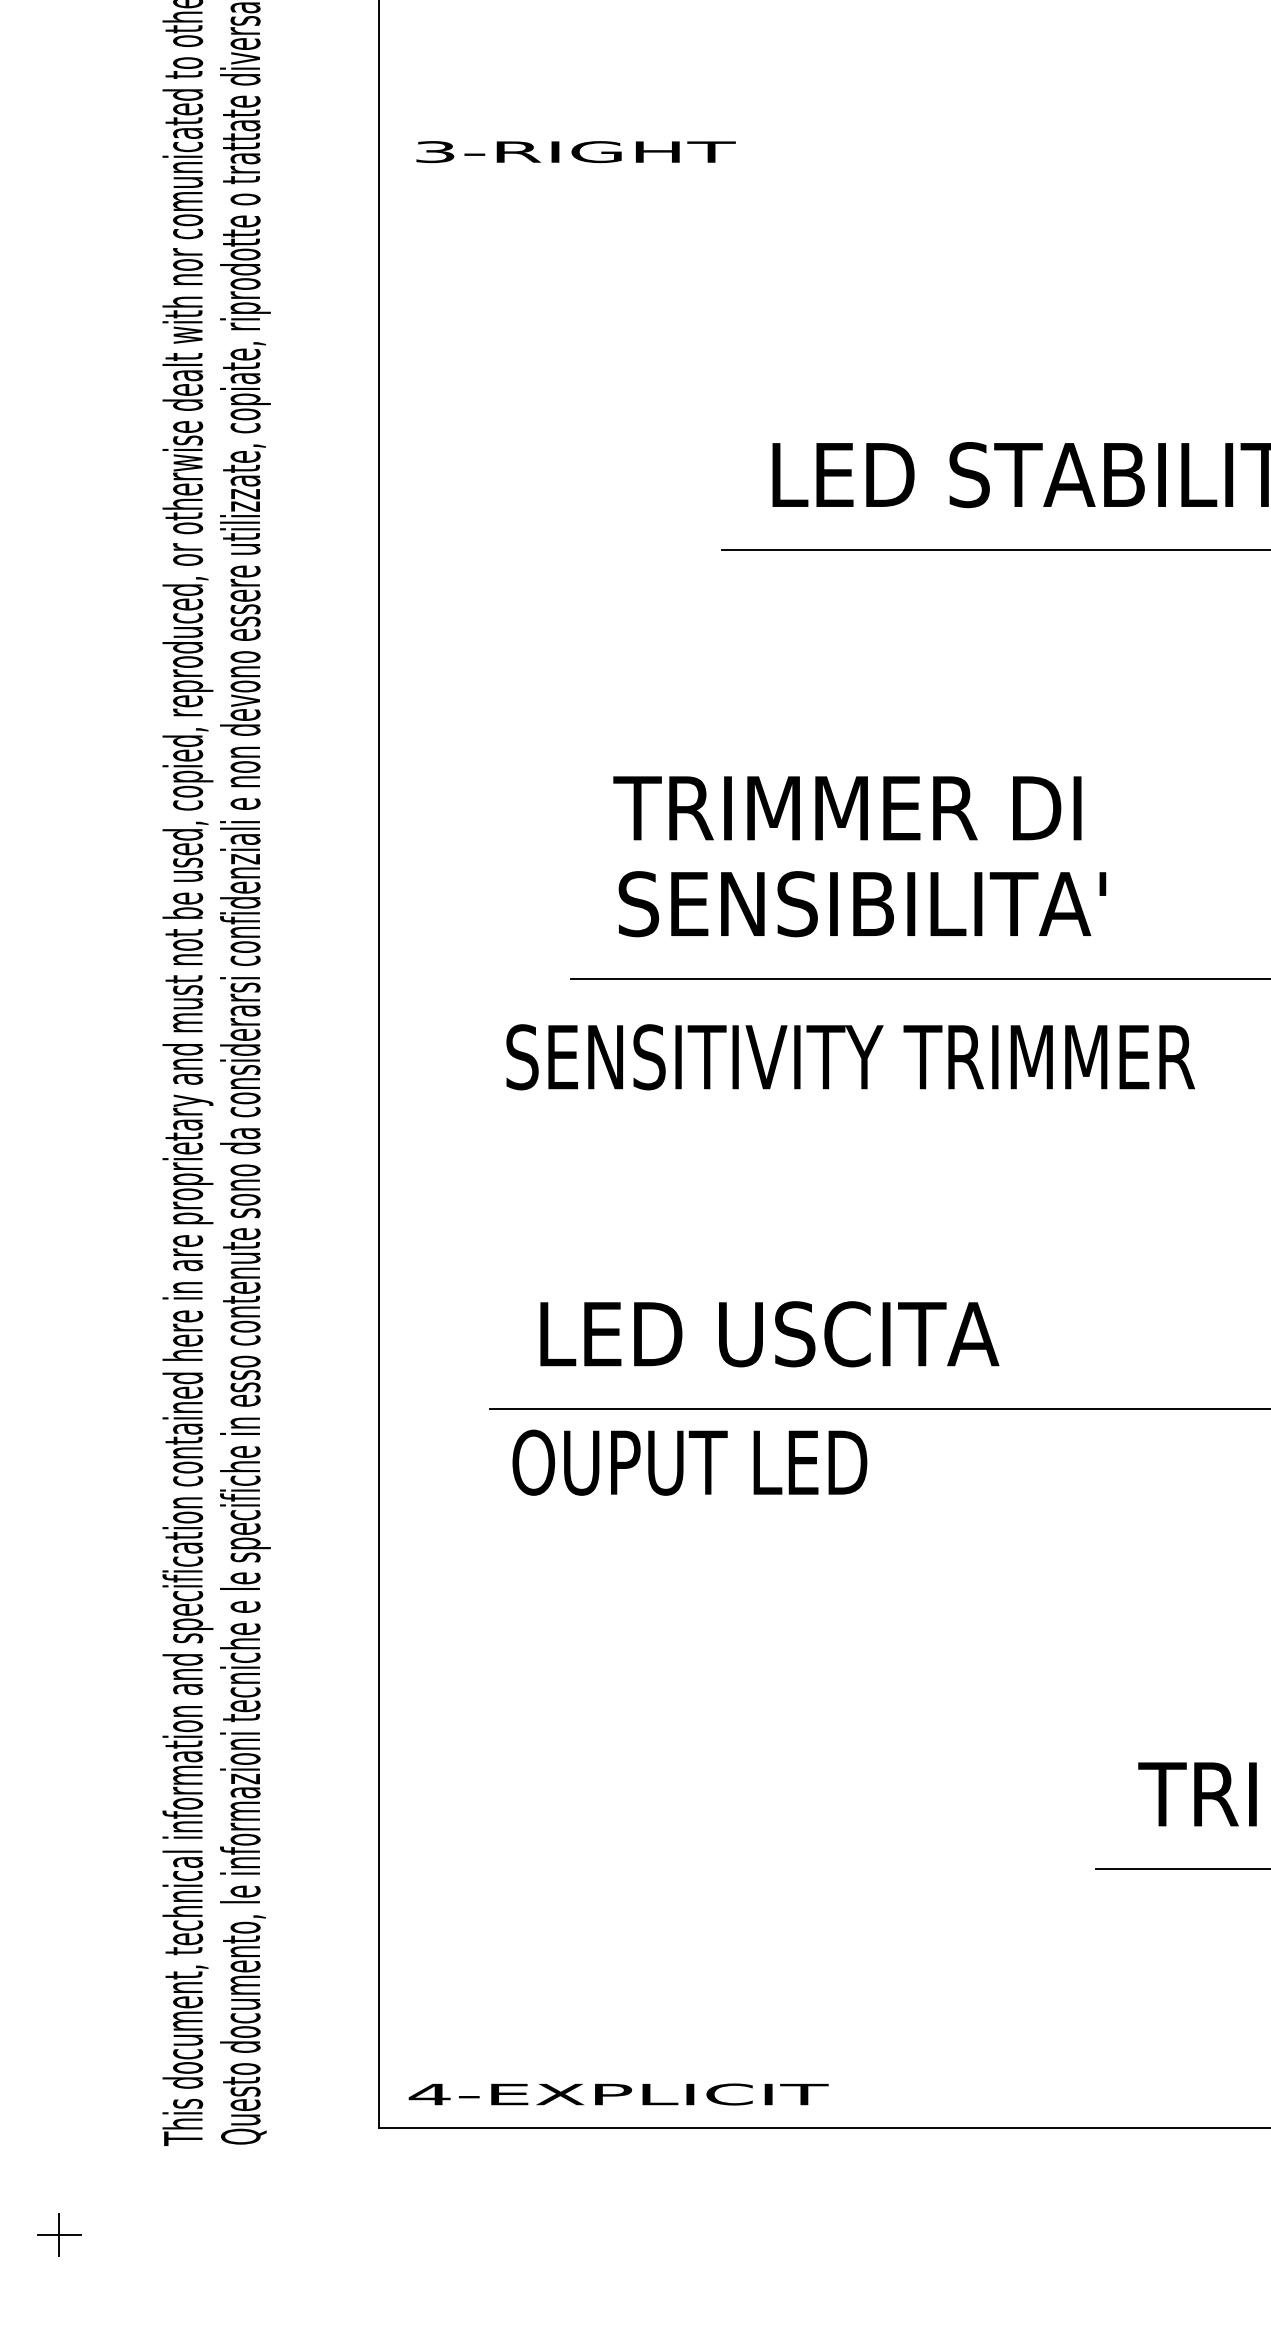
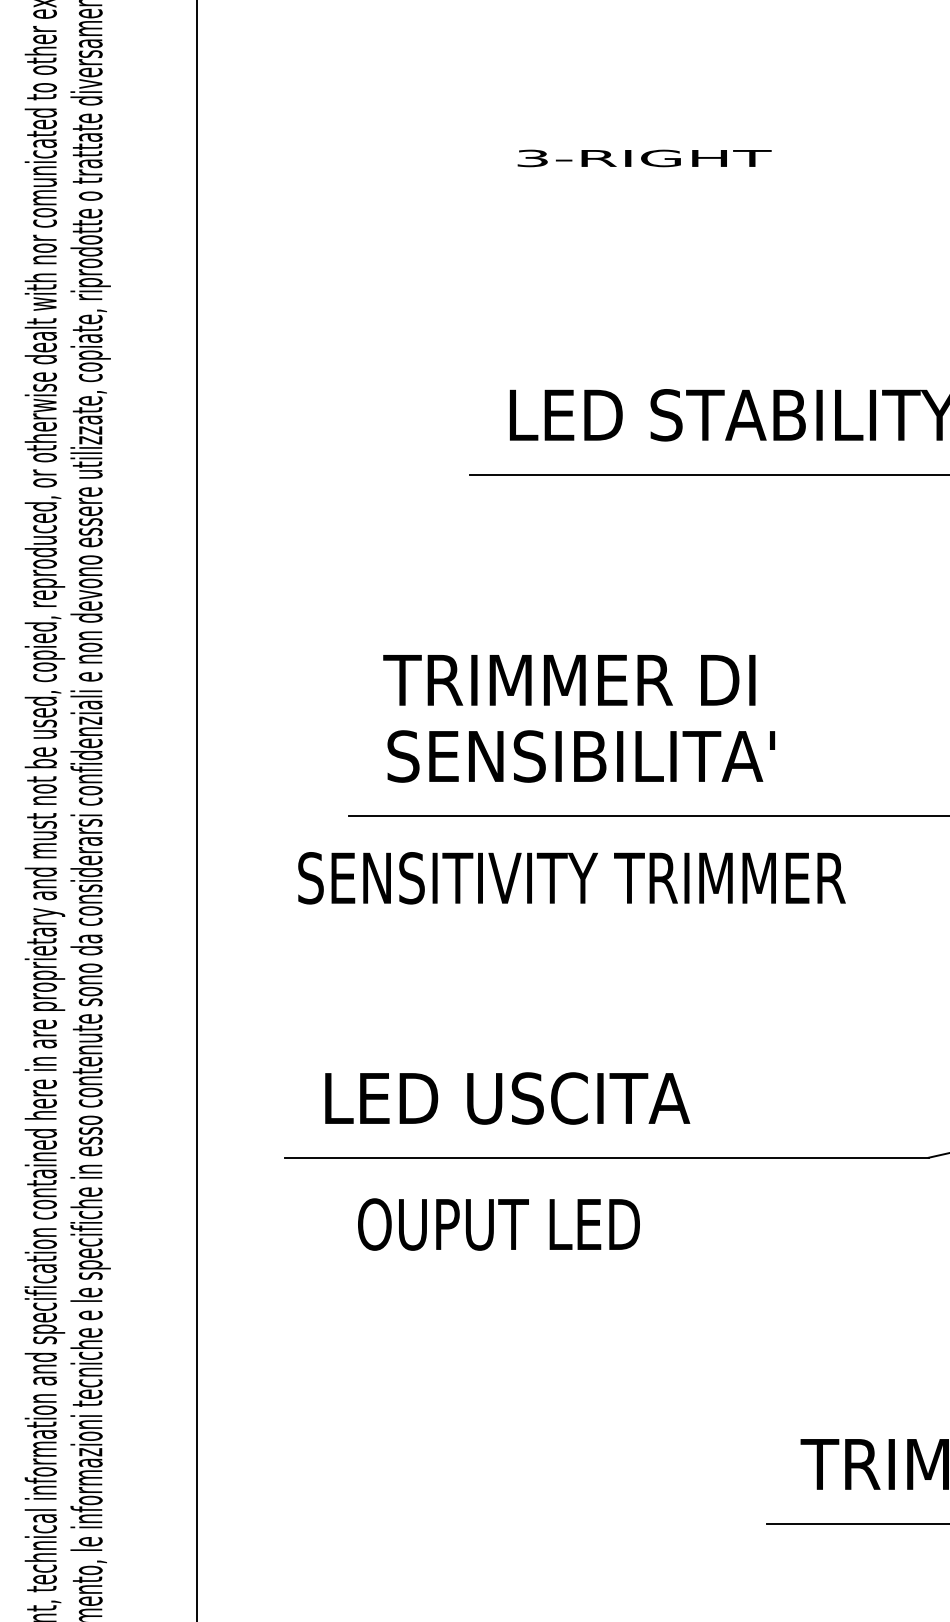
text: (575, 152) -> (644, 158), moved
text: (689, 1462) -> (498, 1224), moved

